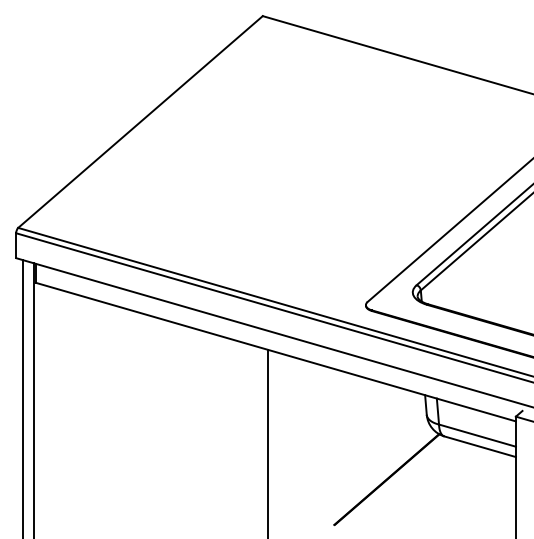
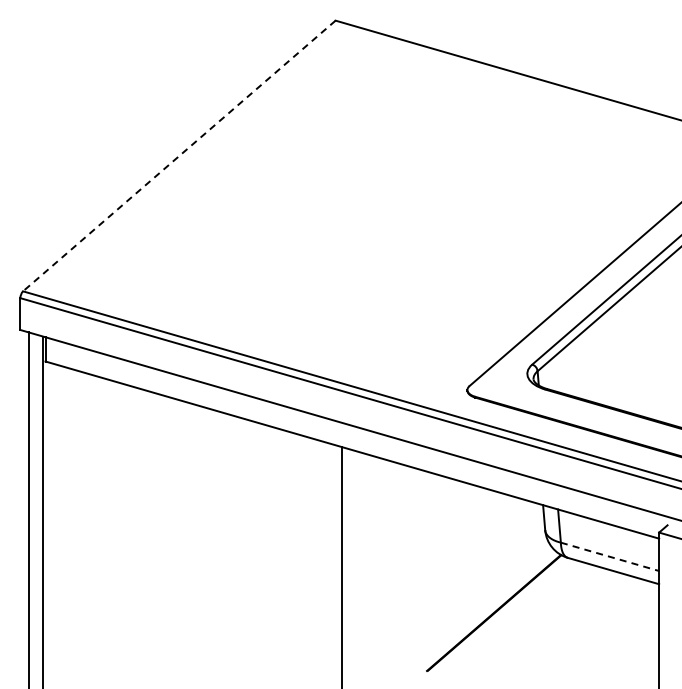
line: (140, 122) -> (179, 156), solid -> dashed
line: (477, 435) -> (610, 556), solid -> dashed

